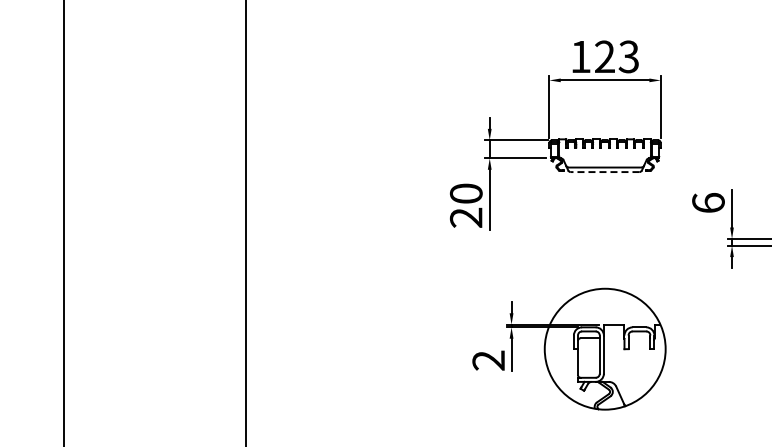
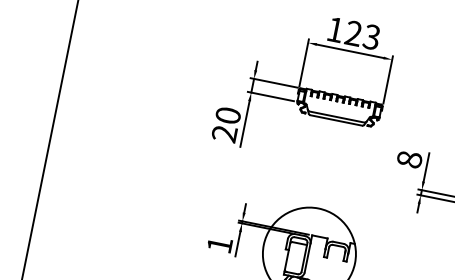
line: (604, 172) -> (335, 120), dashed -> solid
text: (708, 203) -> (409, 159), 6 -> 8
text: (488, 360) -> (219, 244), 2 -> 1

